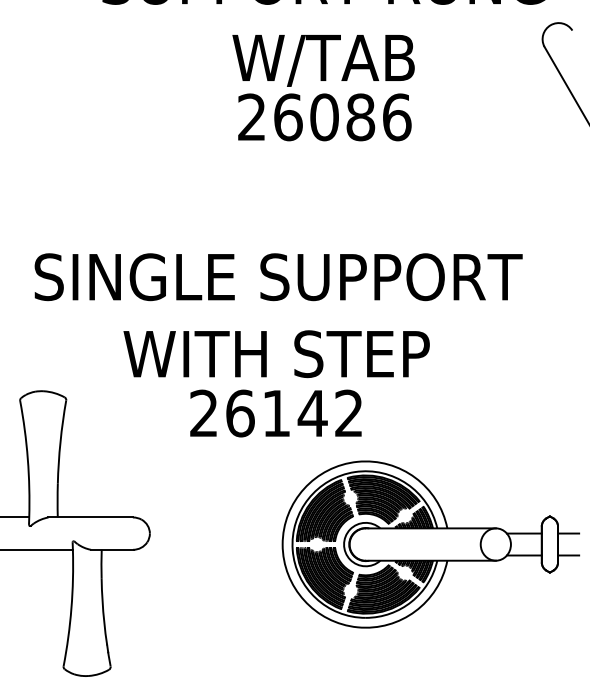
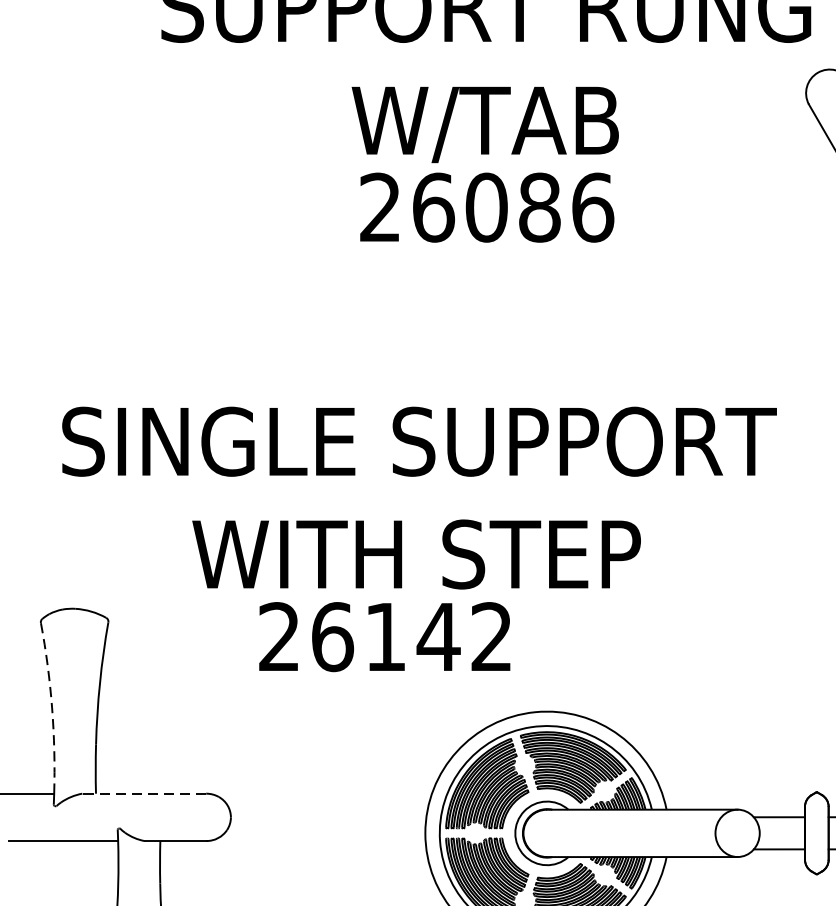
text: (275, 413) -> (384, 637), moved
arc: (27, 458) -> (51, 707), solid -> dashed
line: (90, 517) -> (143, 793), solid -> dashed

